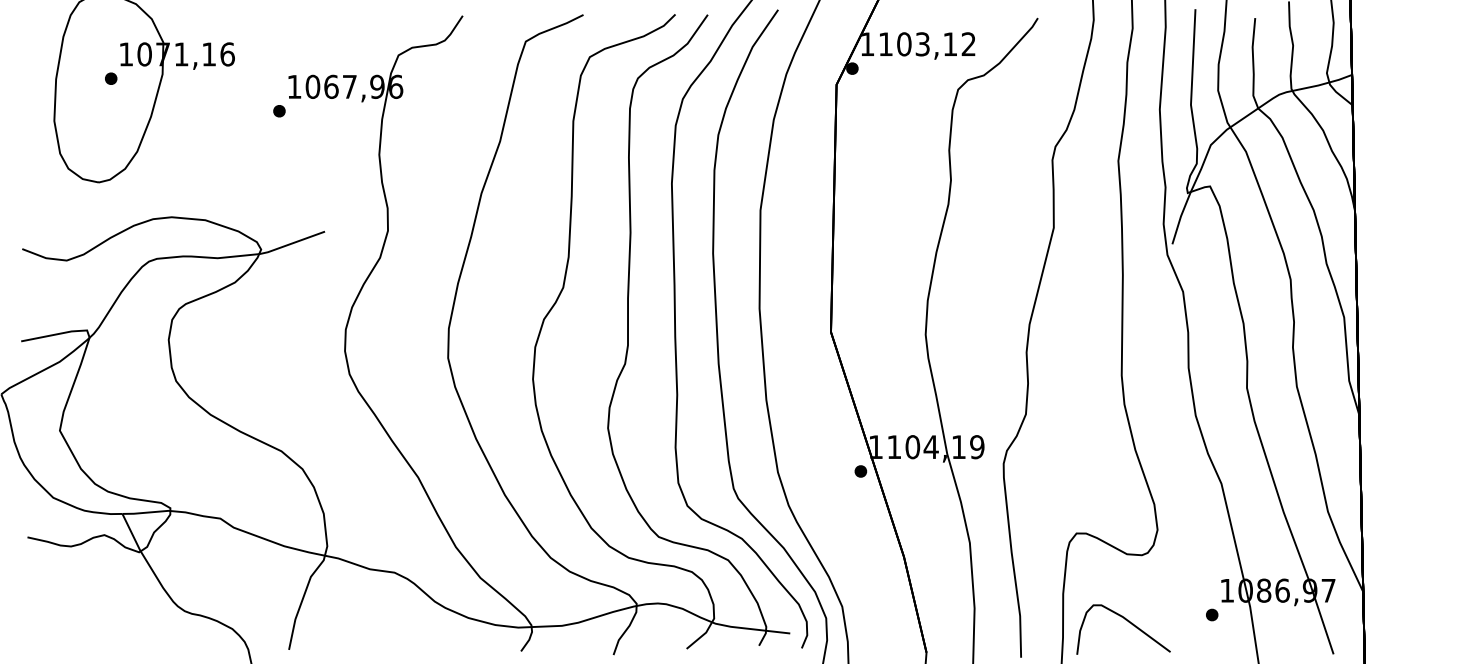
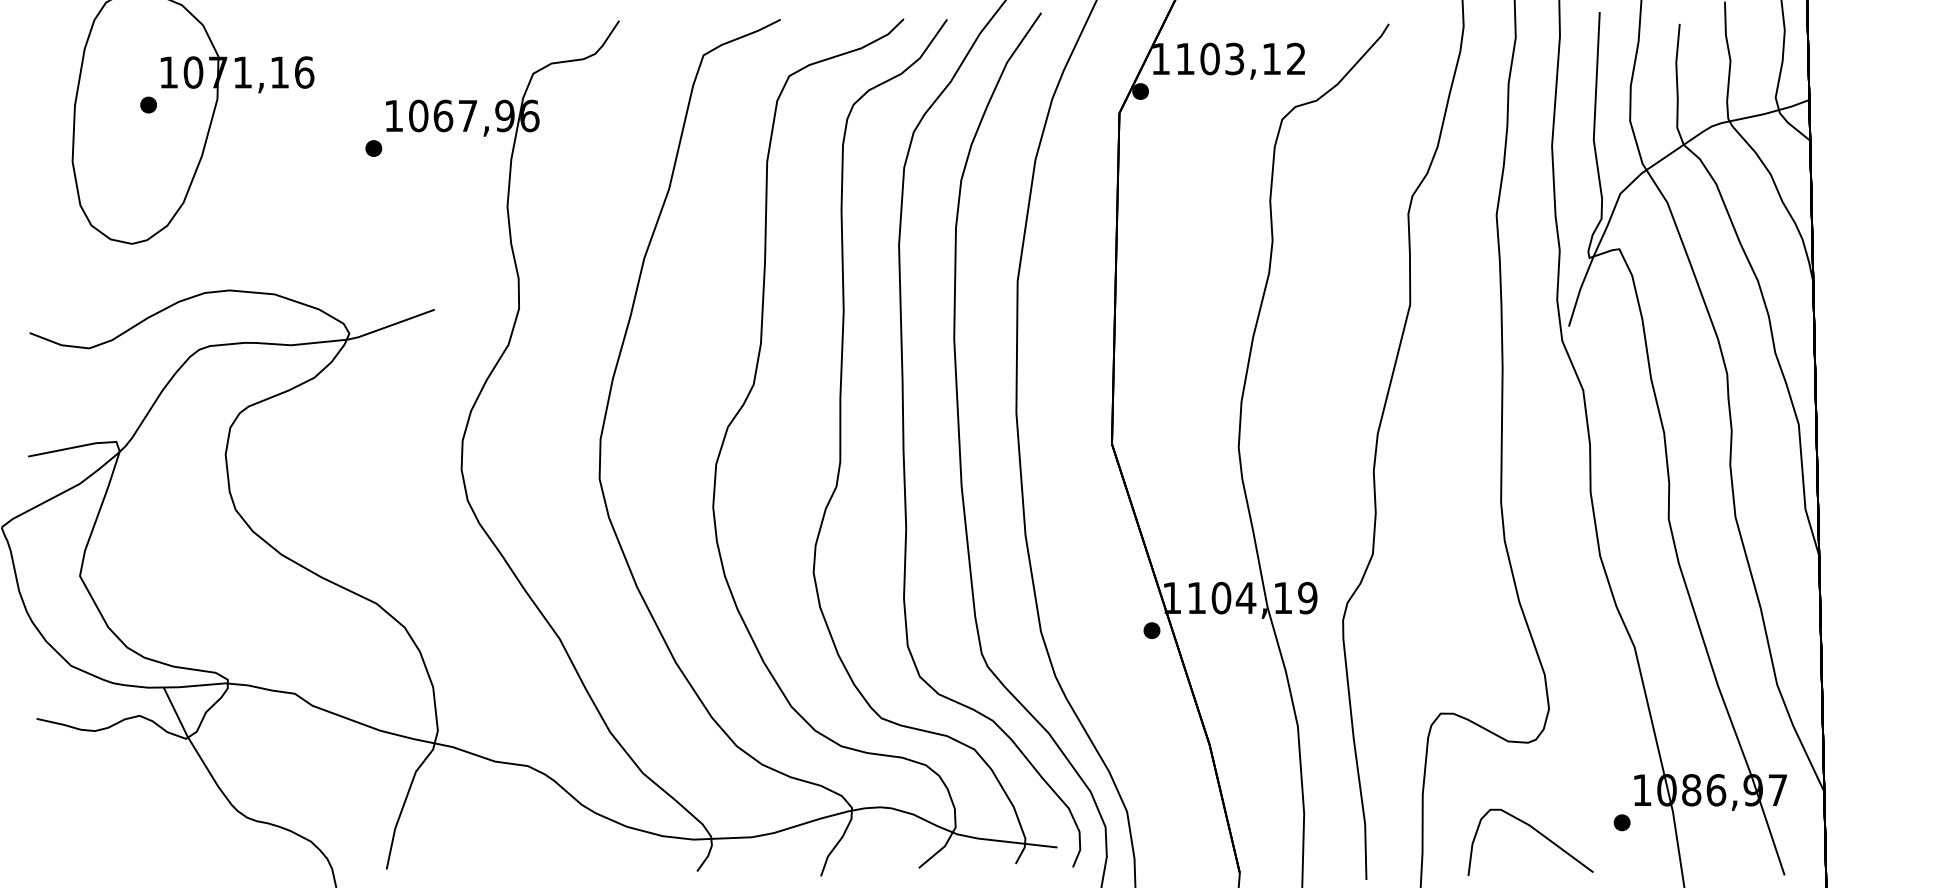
curve: (1129, 623) -> (1538, 833), moved

